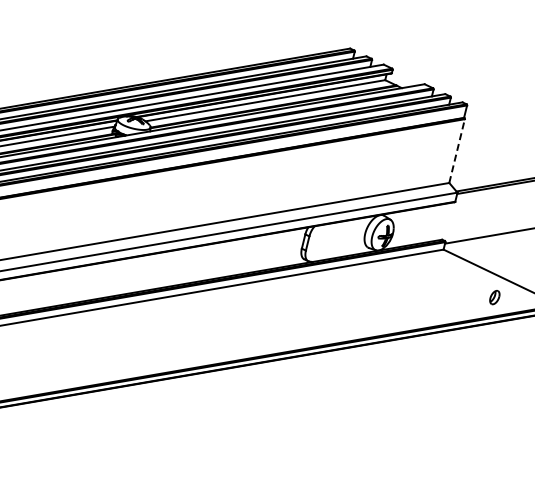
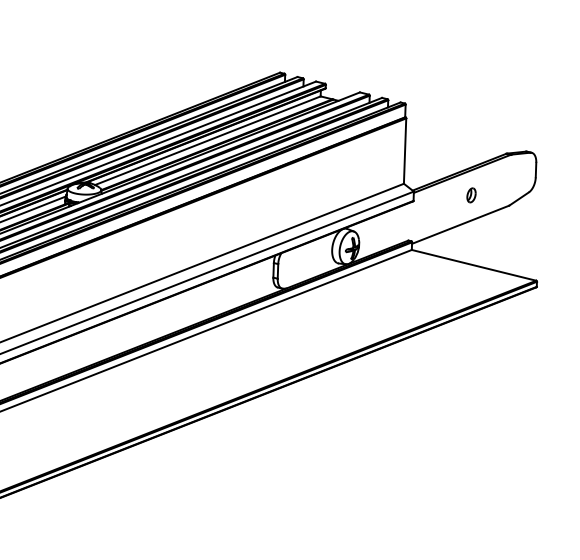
line: (457, 151) -> (405, 151), dashed -> solid
part: (494, 297) -> (471, 195), moved

